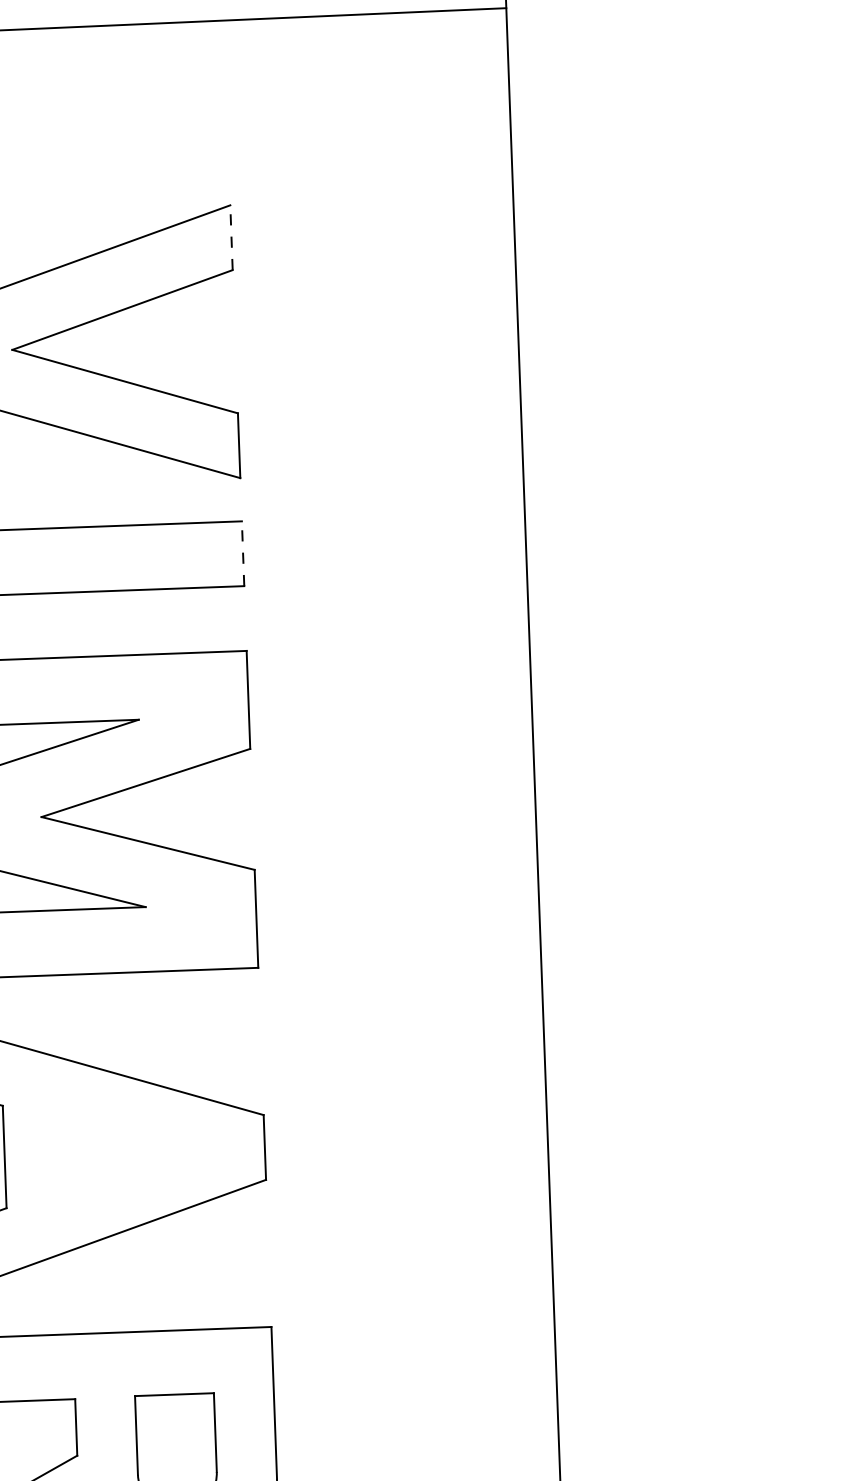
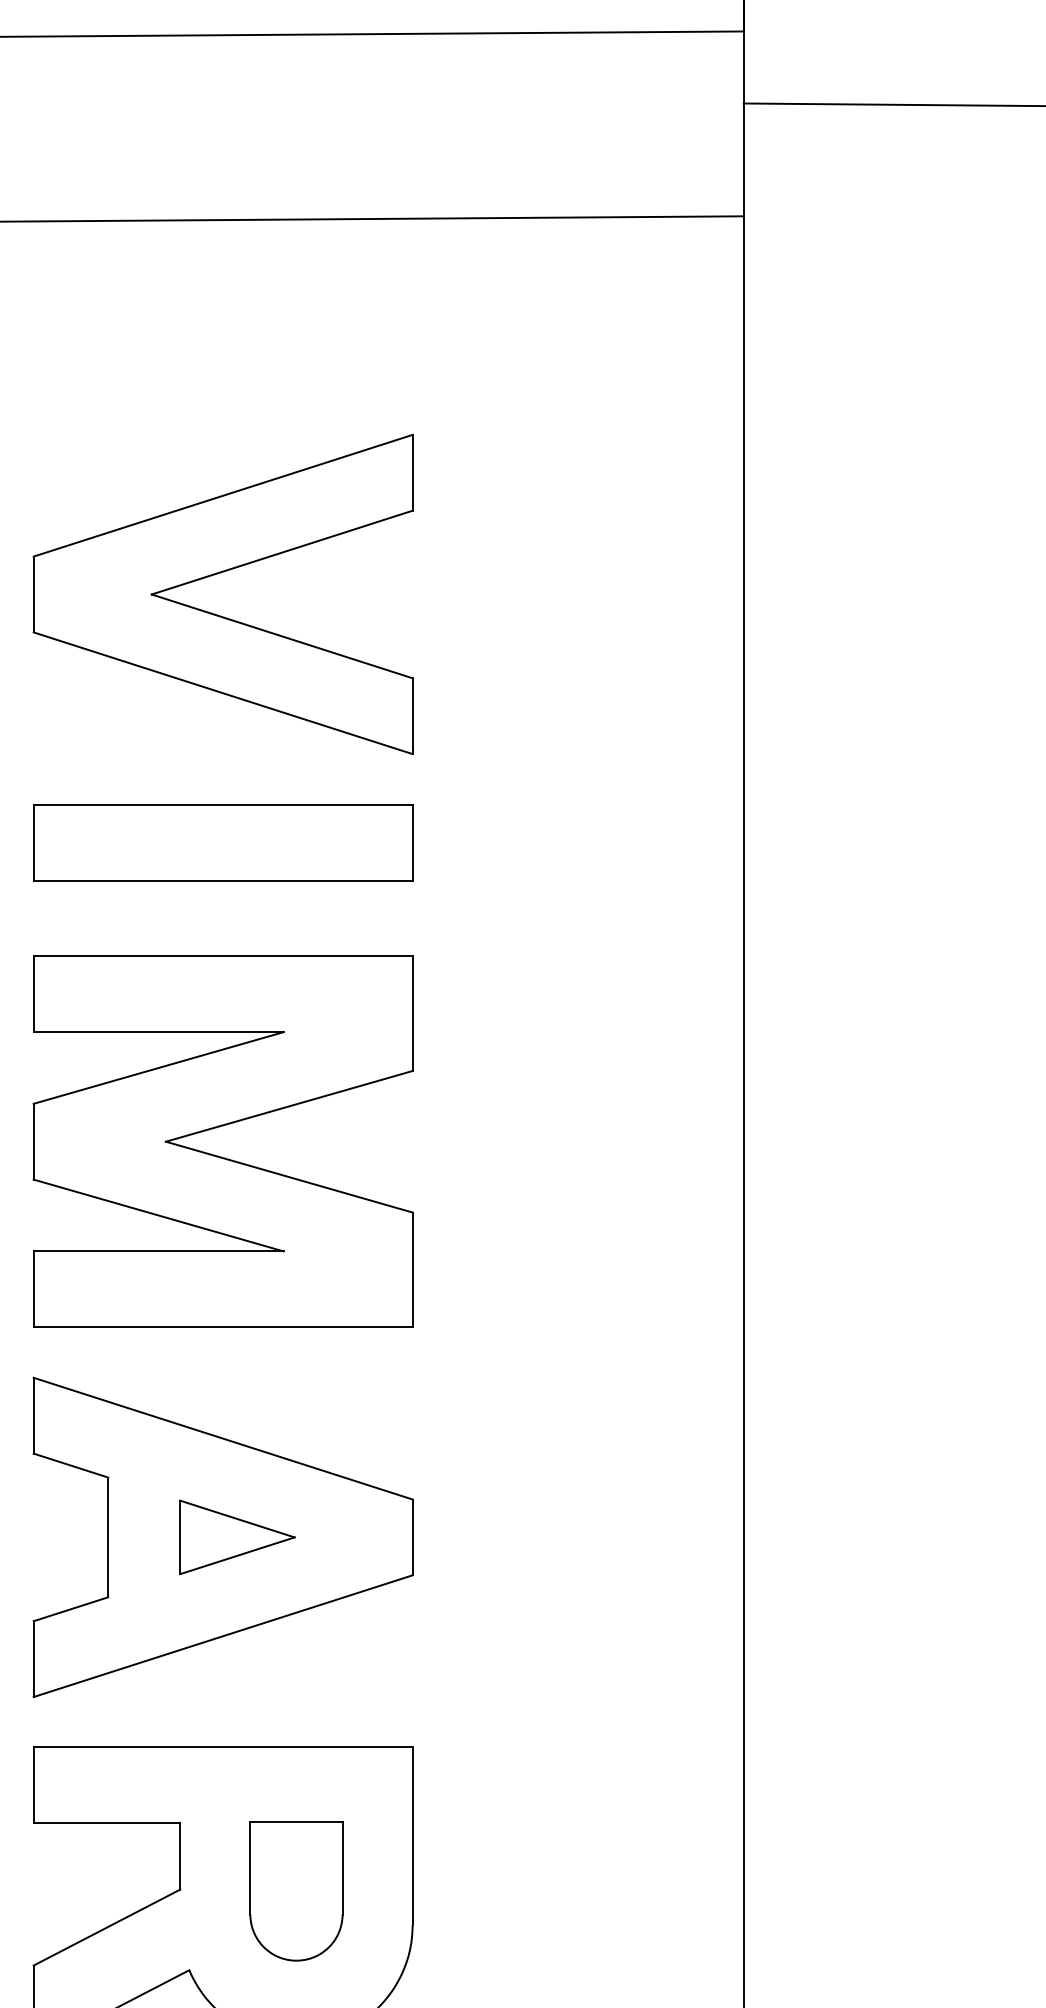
line: (231, 237) -> (412, 472), dashed -> solid
line: (242, 553) -> (412, 842), dashed -> solid
part: (115, 1153) -> (237, 1537), added

